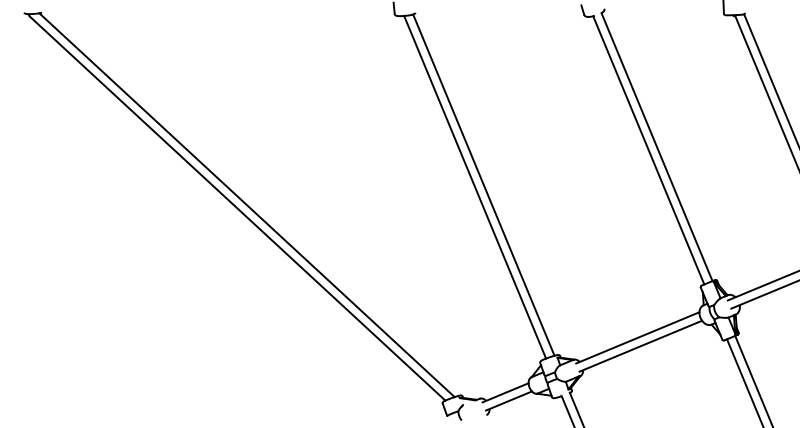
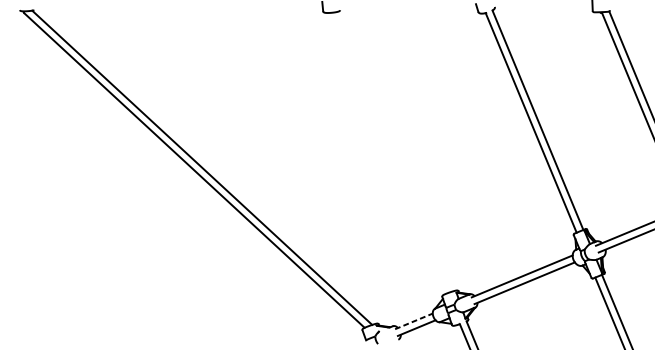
line: (483, 184) -> (395, 150), removed
line: (475, 186) -> (389, 152), removed
line: (505, 392) -> (413, 321), solid -> dashed

